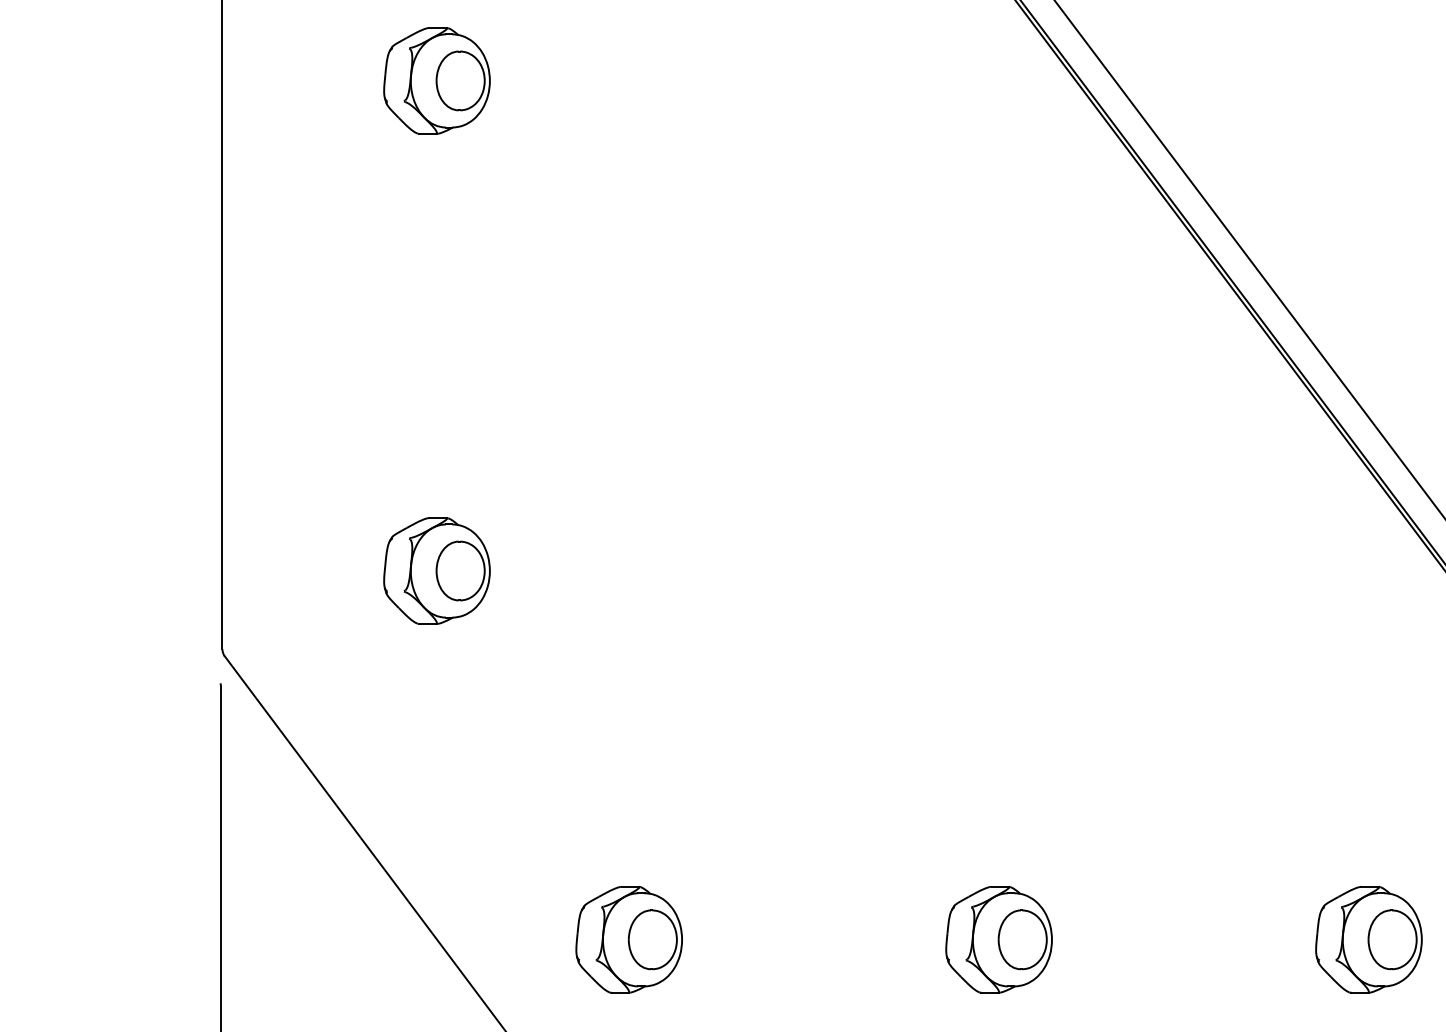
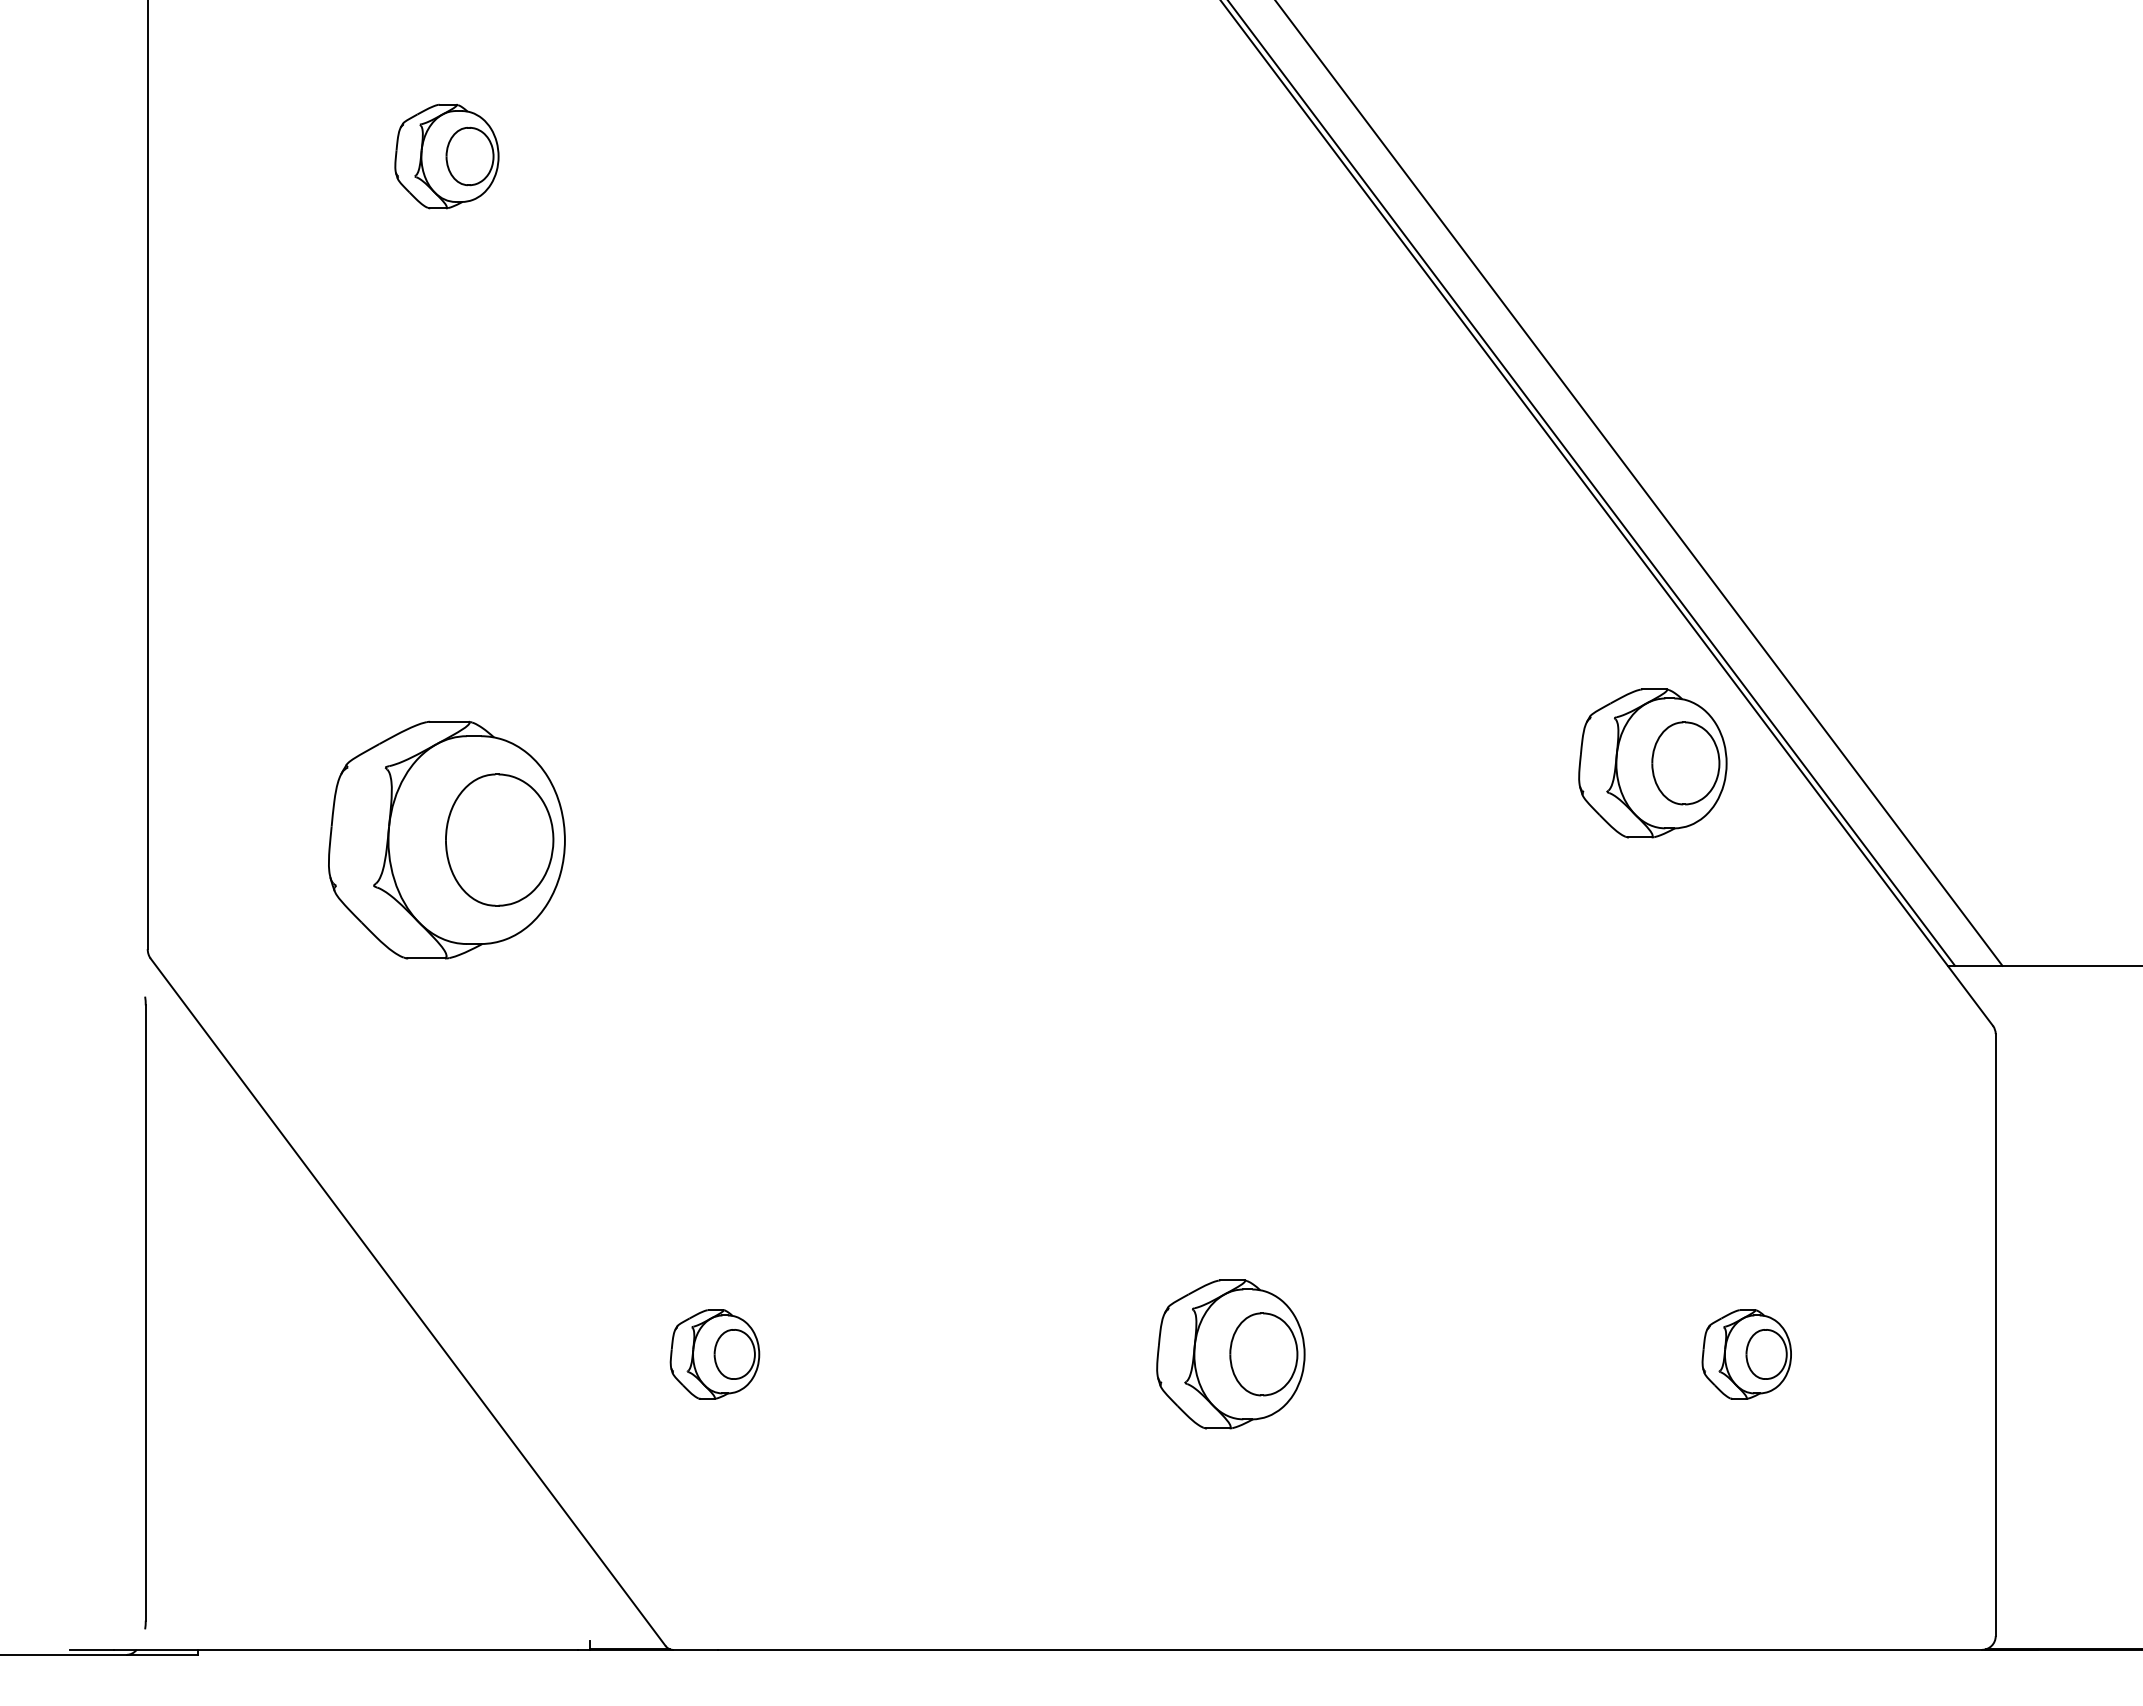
part: (436, 80) -> (446, 156), size x0.7
part: (1301, 516) -> (1652, 763), added
part: (436, 570) -> (446, 839), size x1.6
part: (628, 939) -> (714, 1354), size x0.6
part: (1368, 939) -> (1746, 1354), size x0.6

